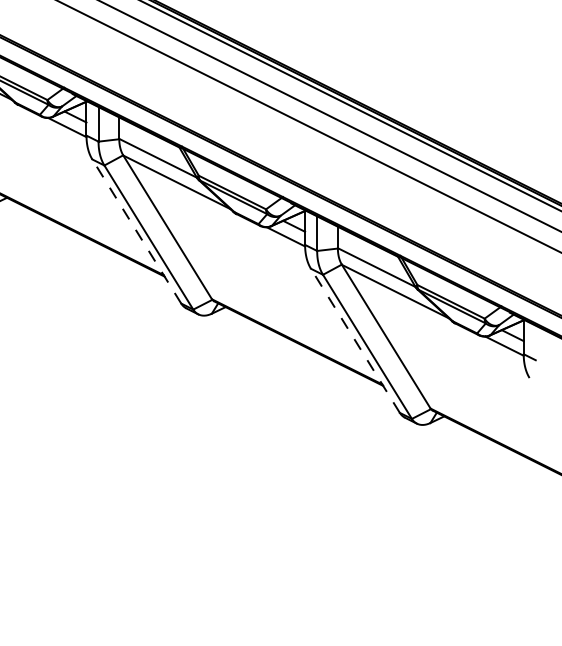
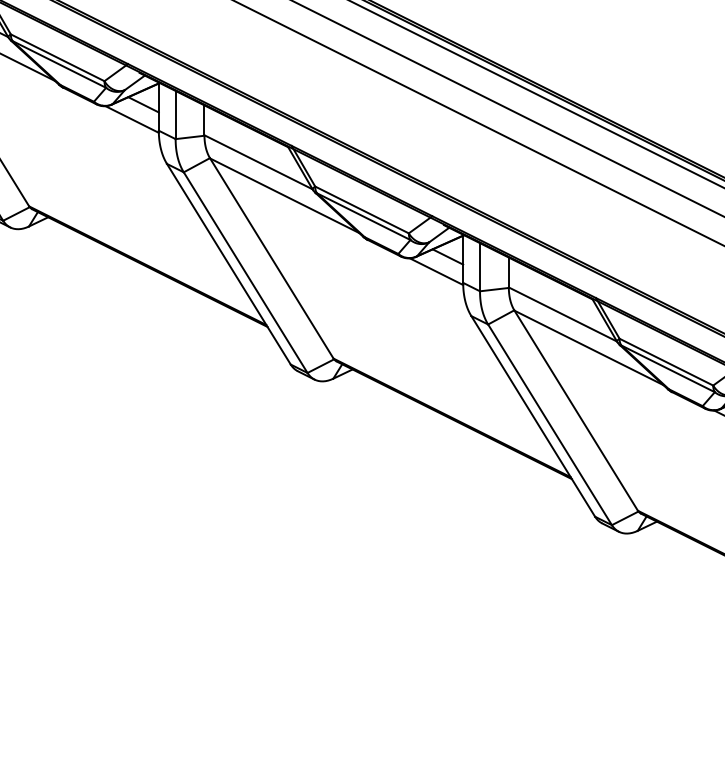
line: (136, 231) -> (228, 264), dashed -> solid
line: (355, 340) -> (533, 415), dashed -> solid

